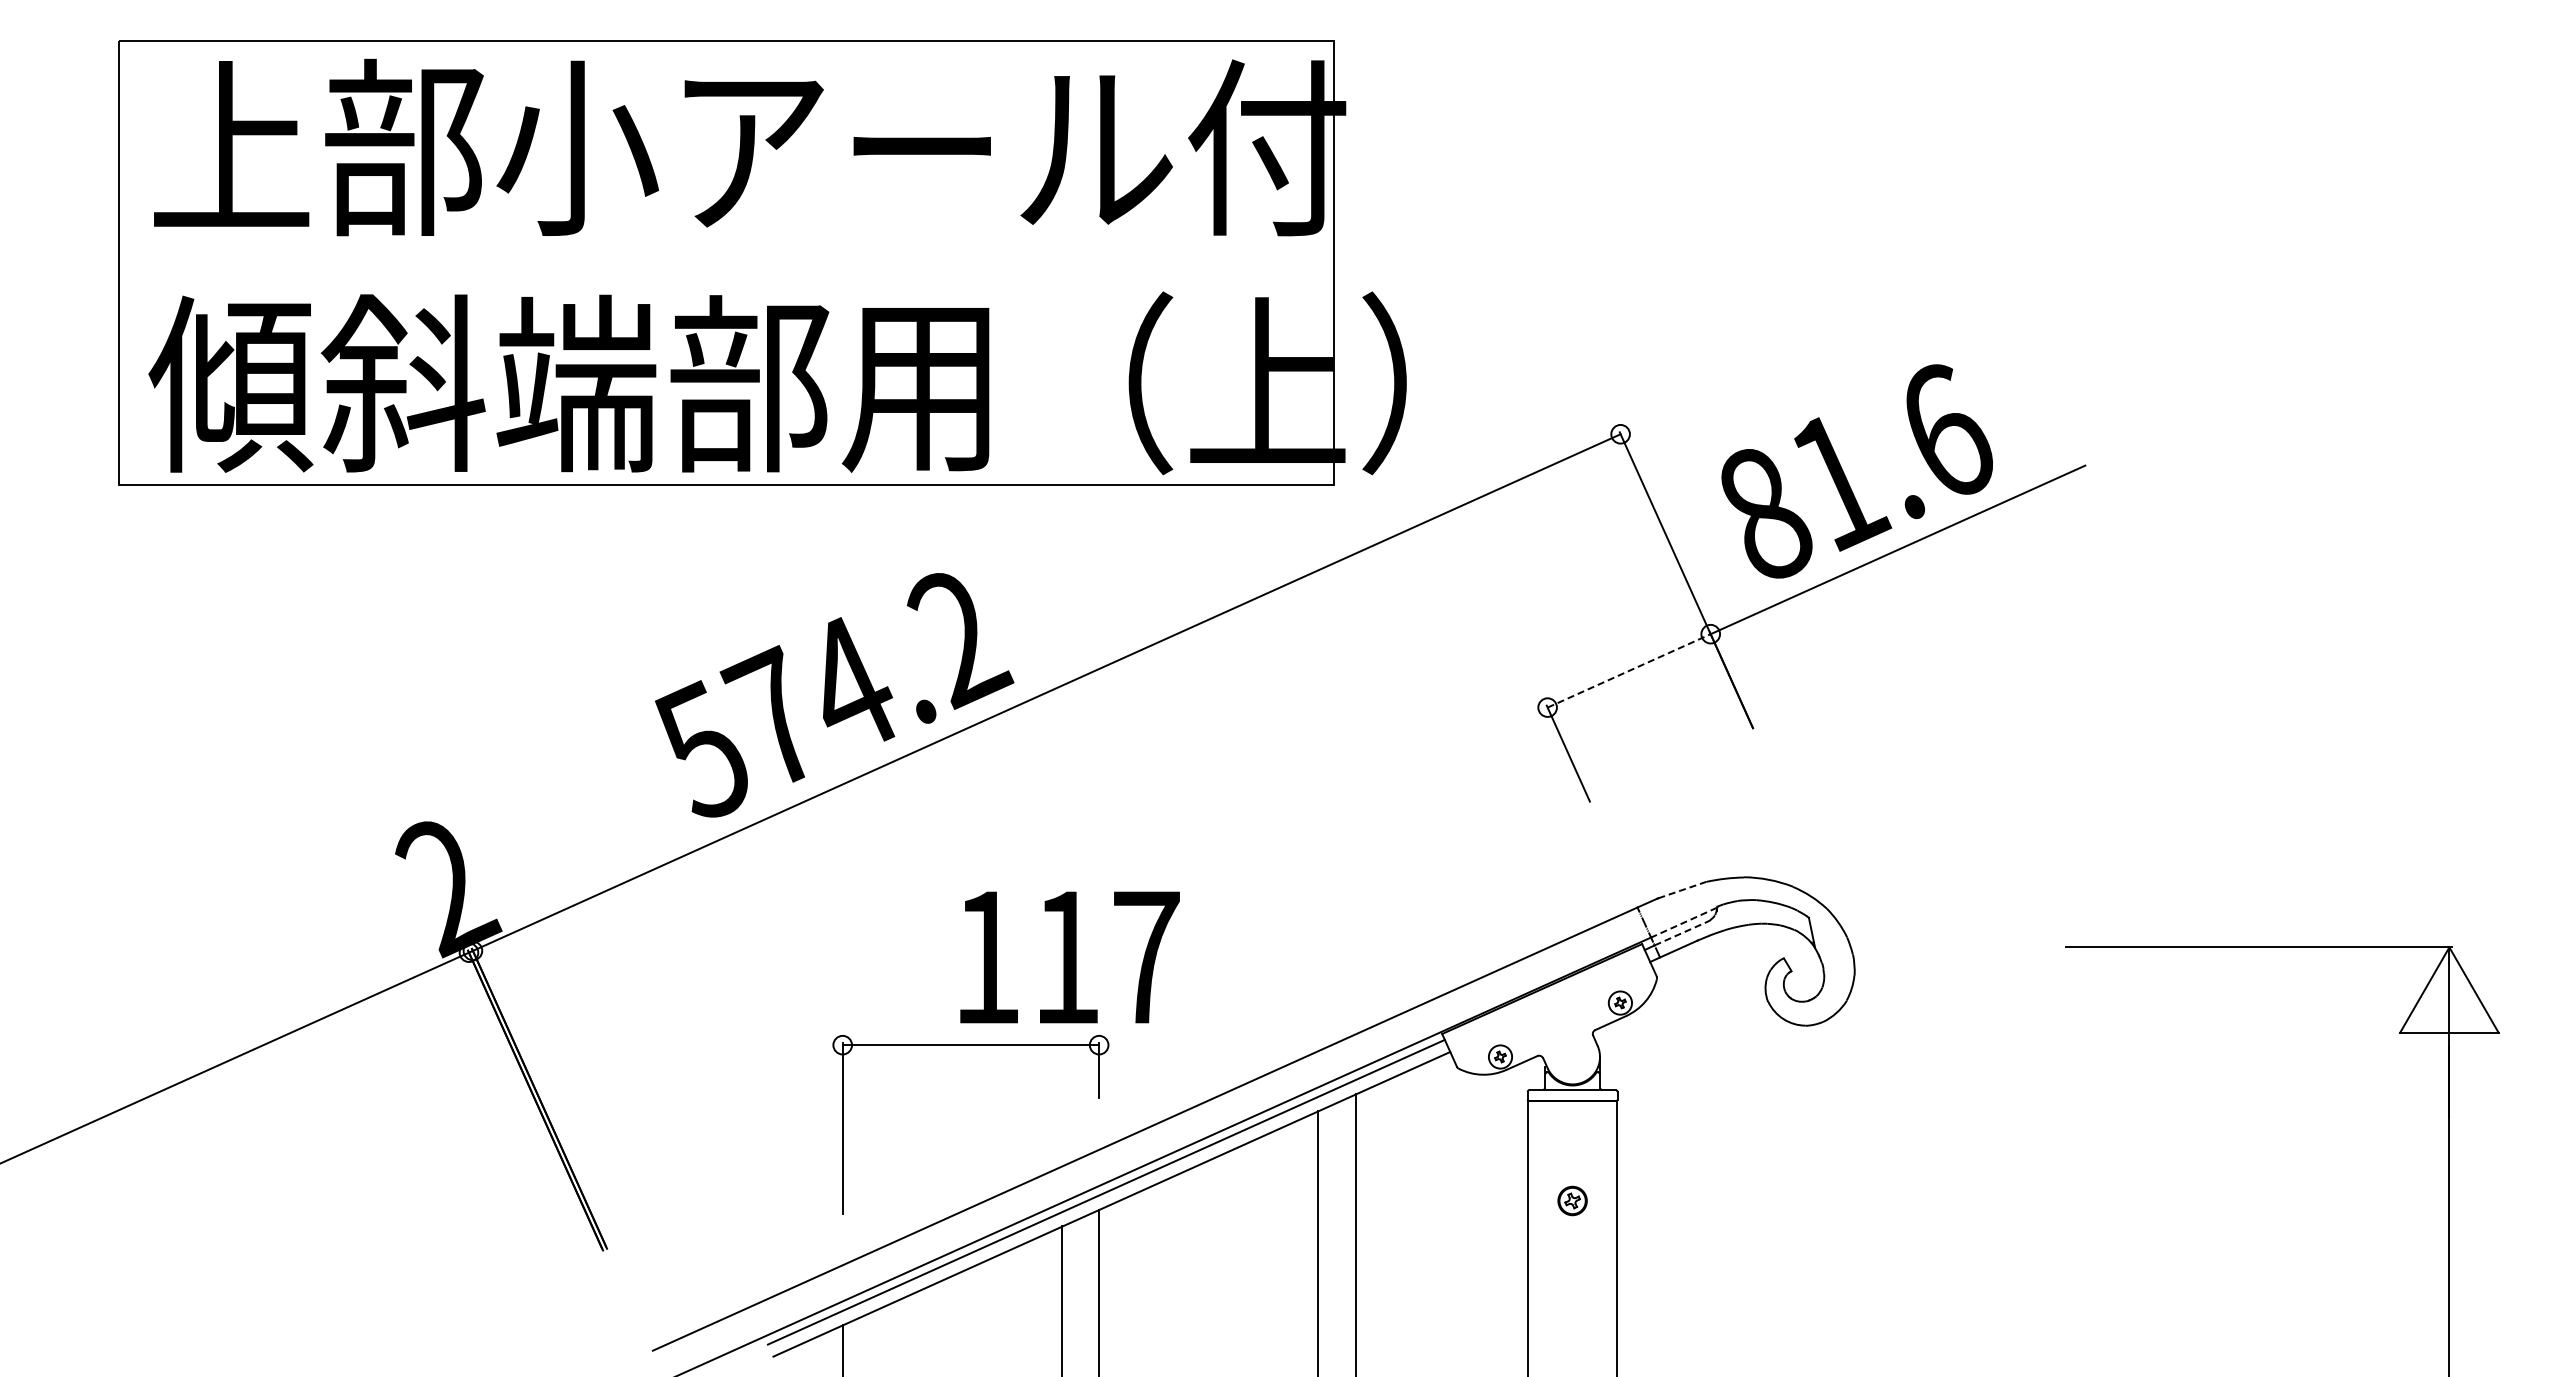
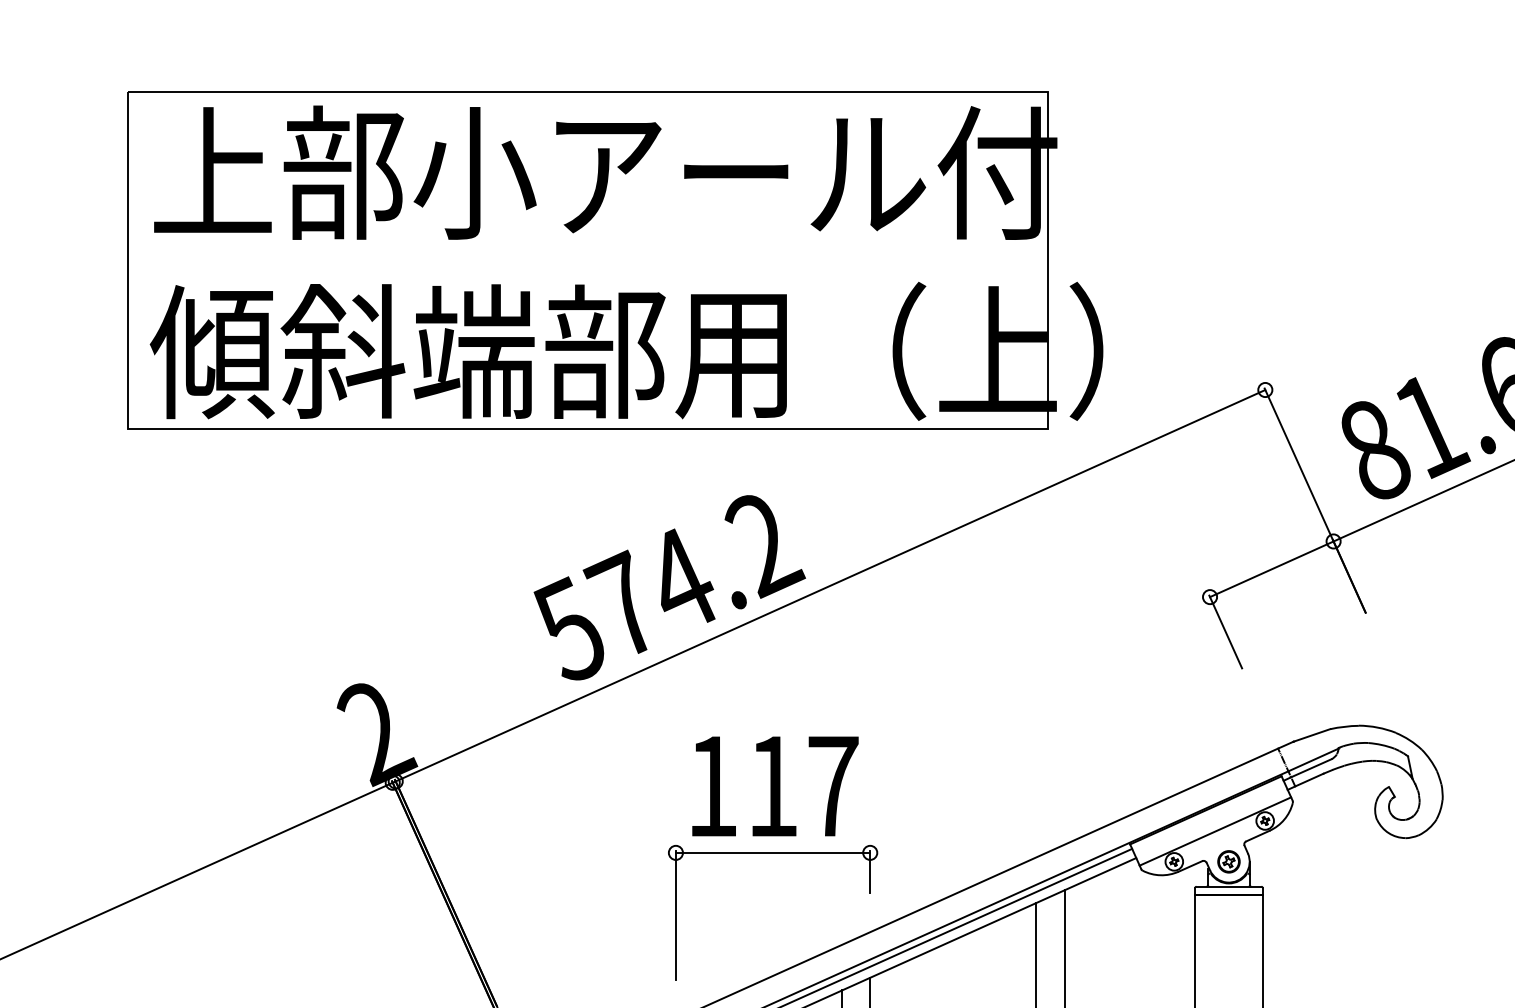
line: (1629, 670) -> (1272, 568), dashed -> solid
line: (1682, 889) -> (1312, 734), dashed -> solid
line: (1683, 922) -> (1312, 759), dashed -> solid
line: (1681, 933) -> (1311, 768), dashed -> solid
text: (1069, 957) -> (775, 786), moved
line: (1554, 1016) -> (1215, 831), added
part: (1572, 1200) -> (1228, 861), moved

